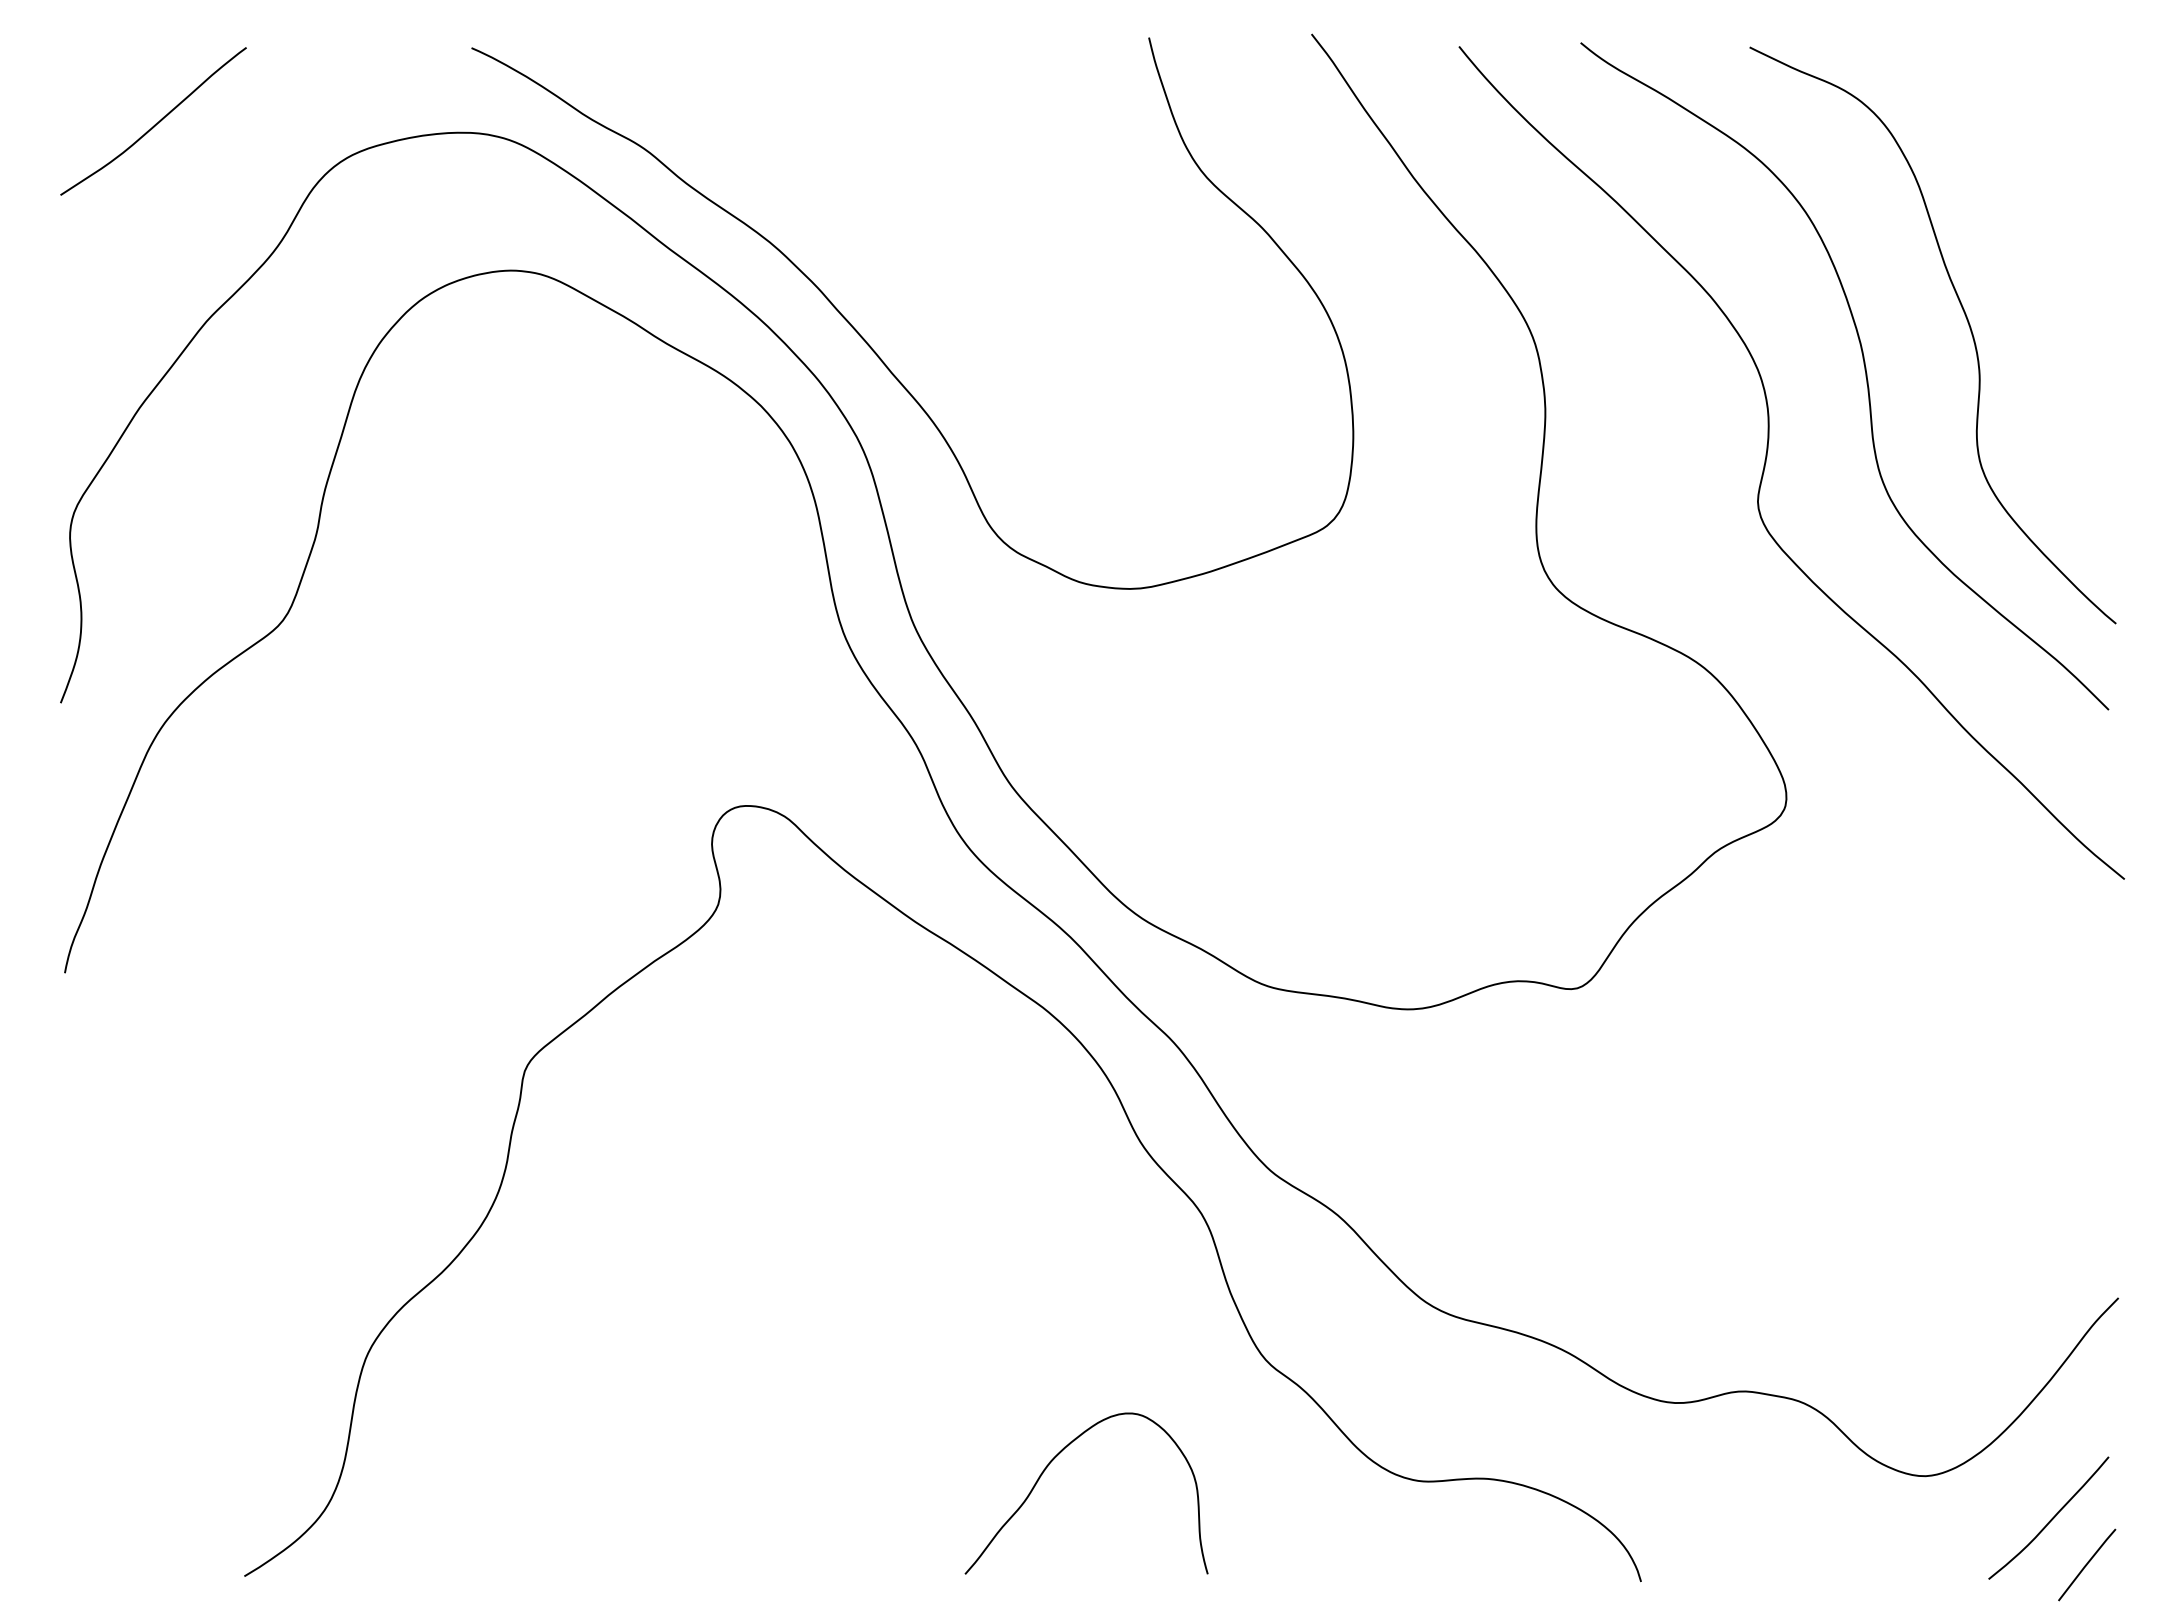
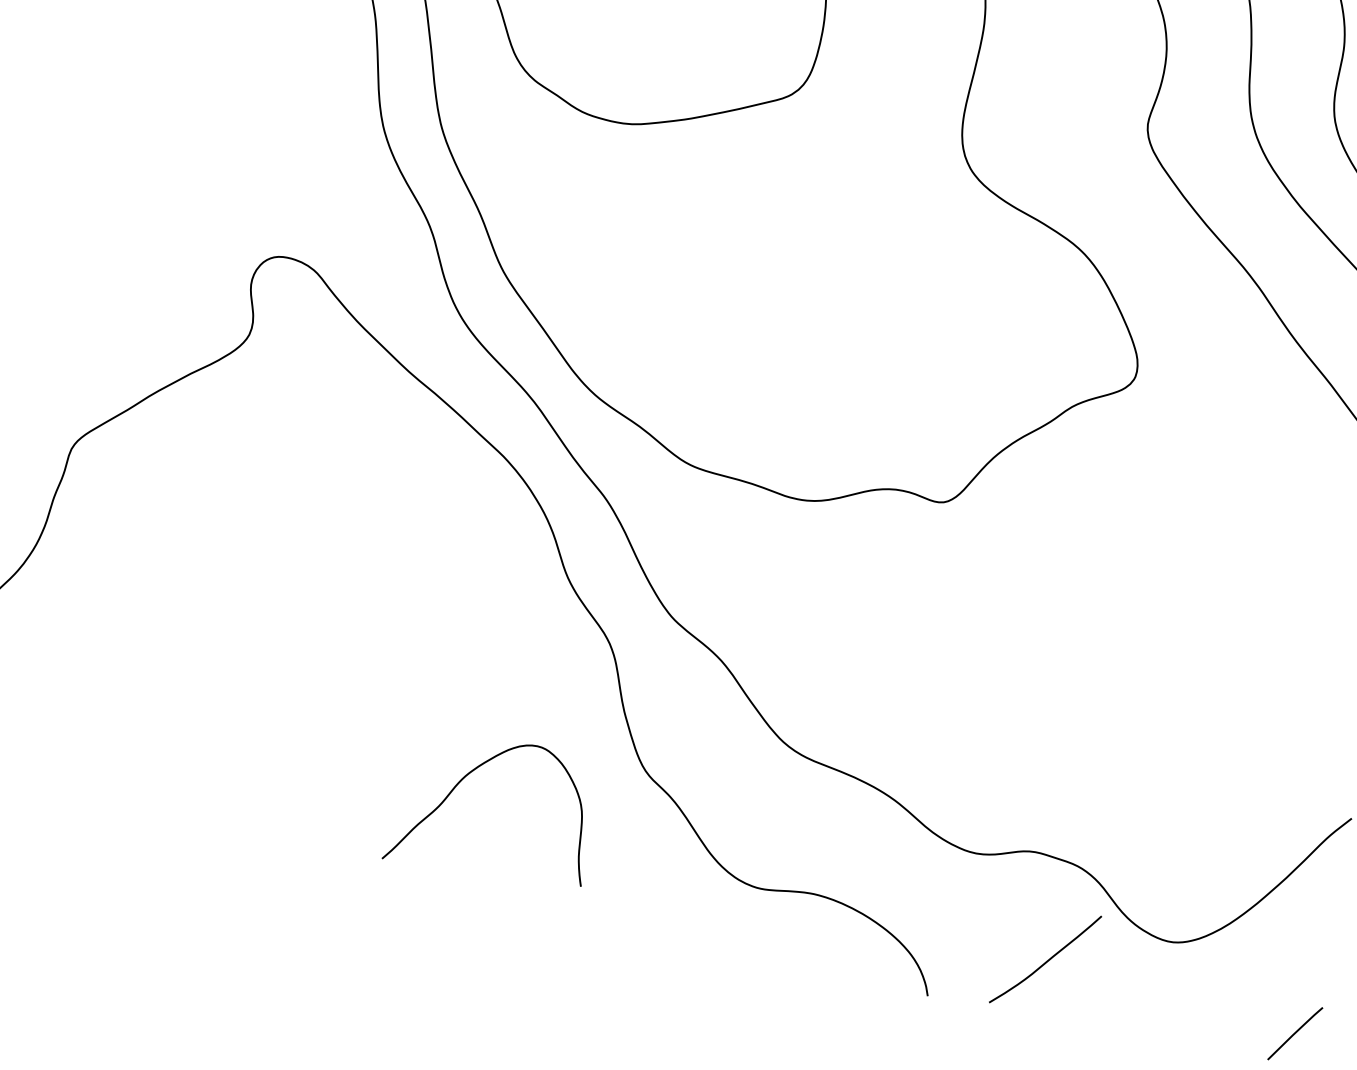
curve: (1049, 1465) -> (463, 779), moved
curve: (2050, 1519) -> (1046, 960), moved

